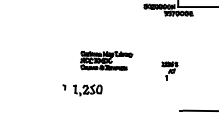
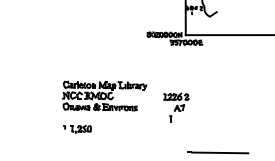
part: (106, 60) -> (104, 95), size x1.43
part: (170, 70) -> (176, 107), size x1.43
part: (82, 90) -> (77, 129), size x0.62

